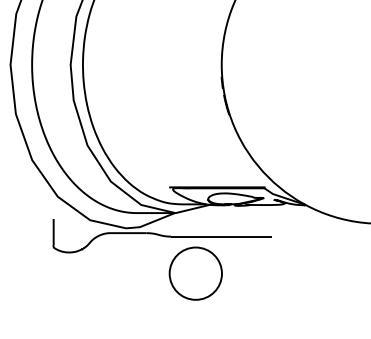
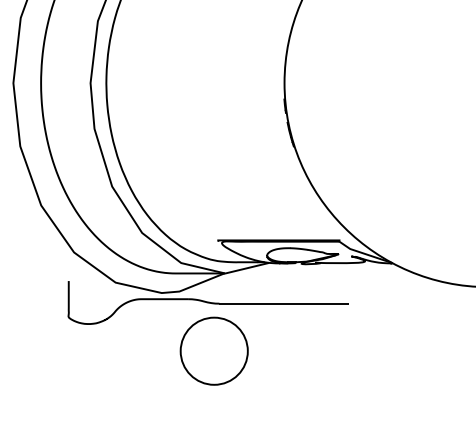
circle: (195, 273) -> (213, 350), moved

